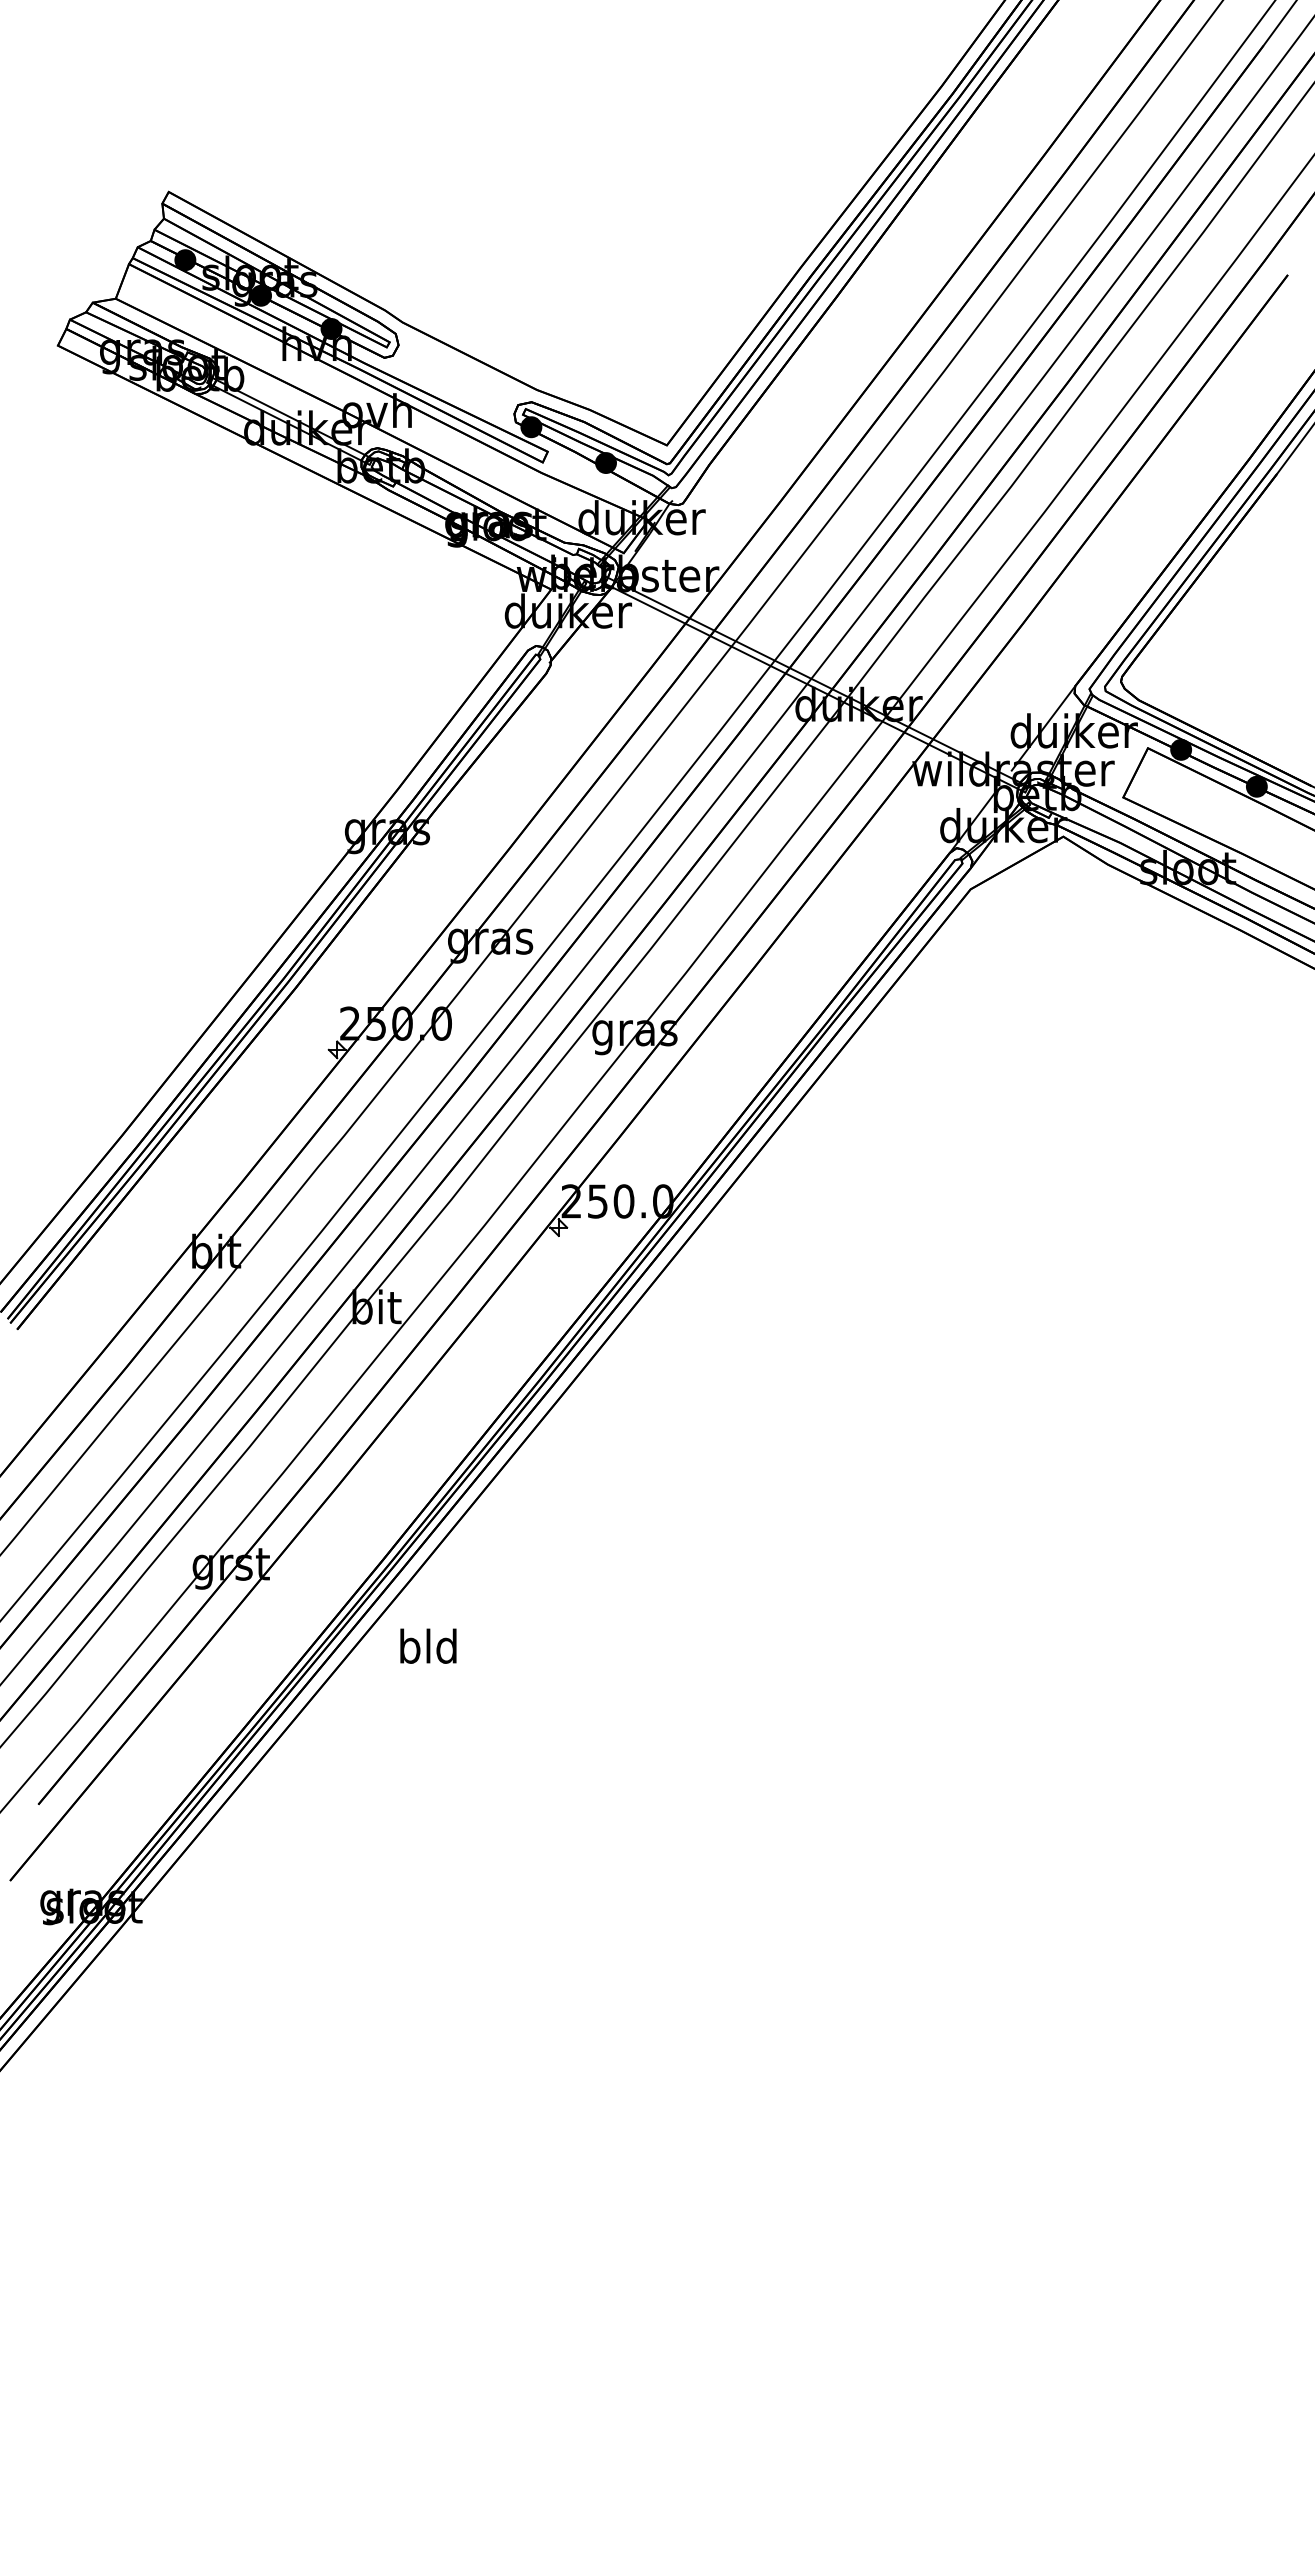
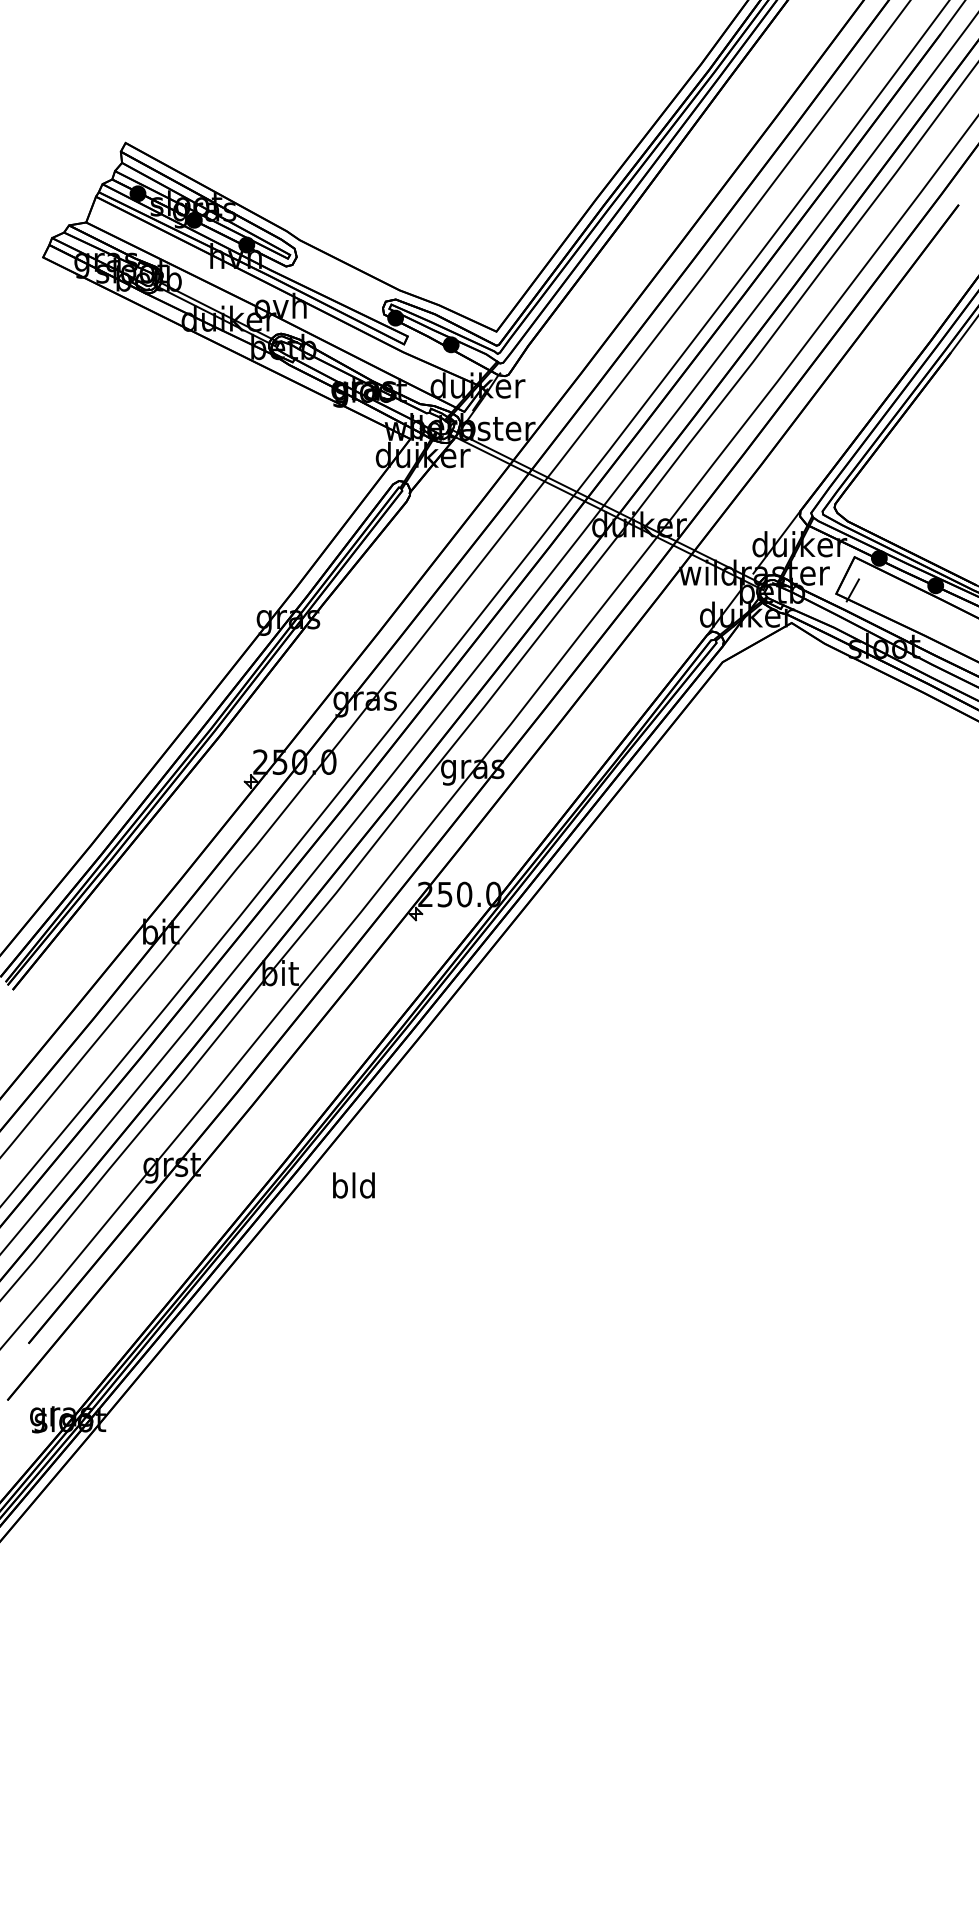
line: (1145, 792) -> (852, 590), added
text: (428, 1645) -> (354, 1184), moved

